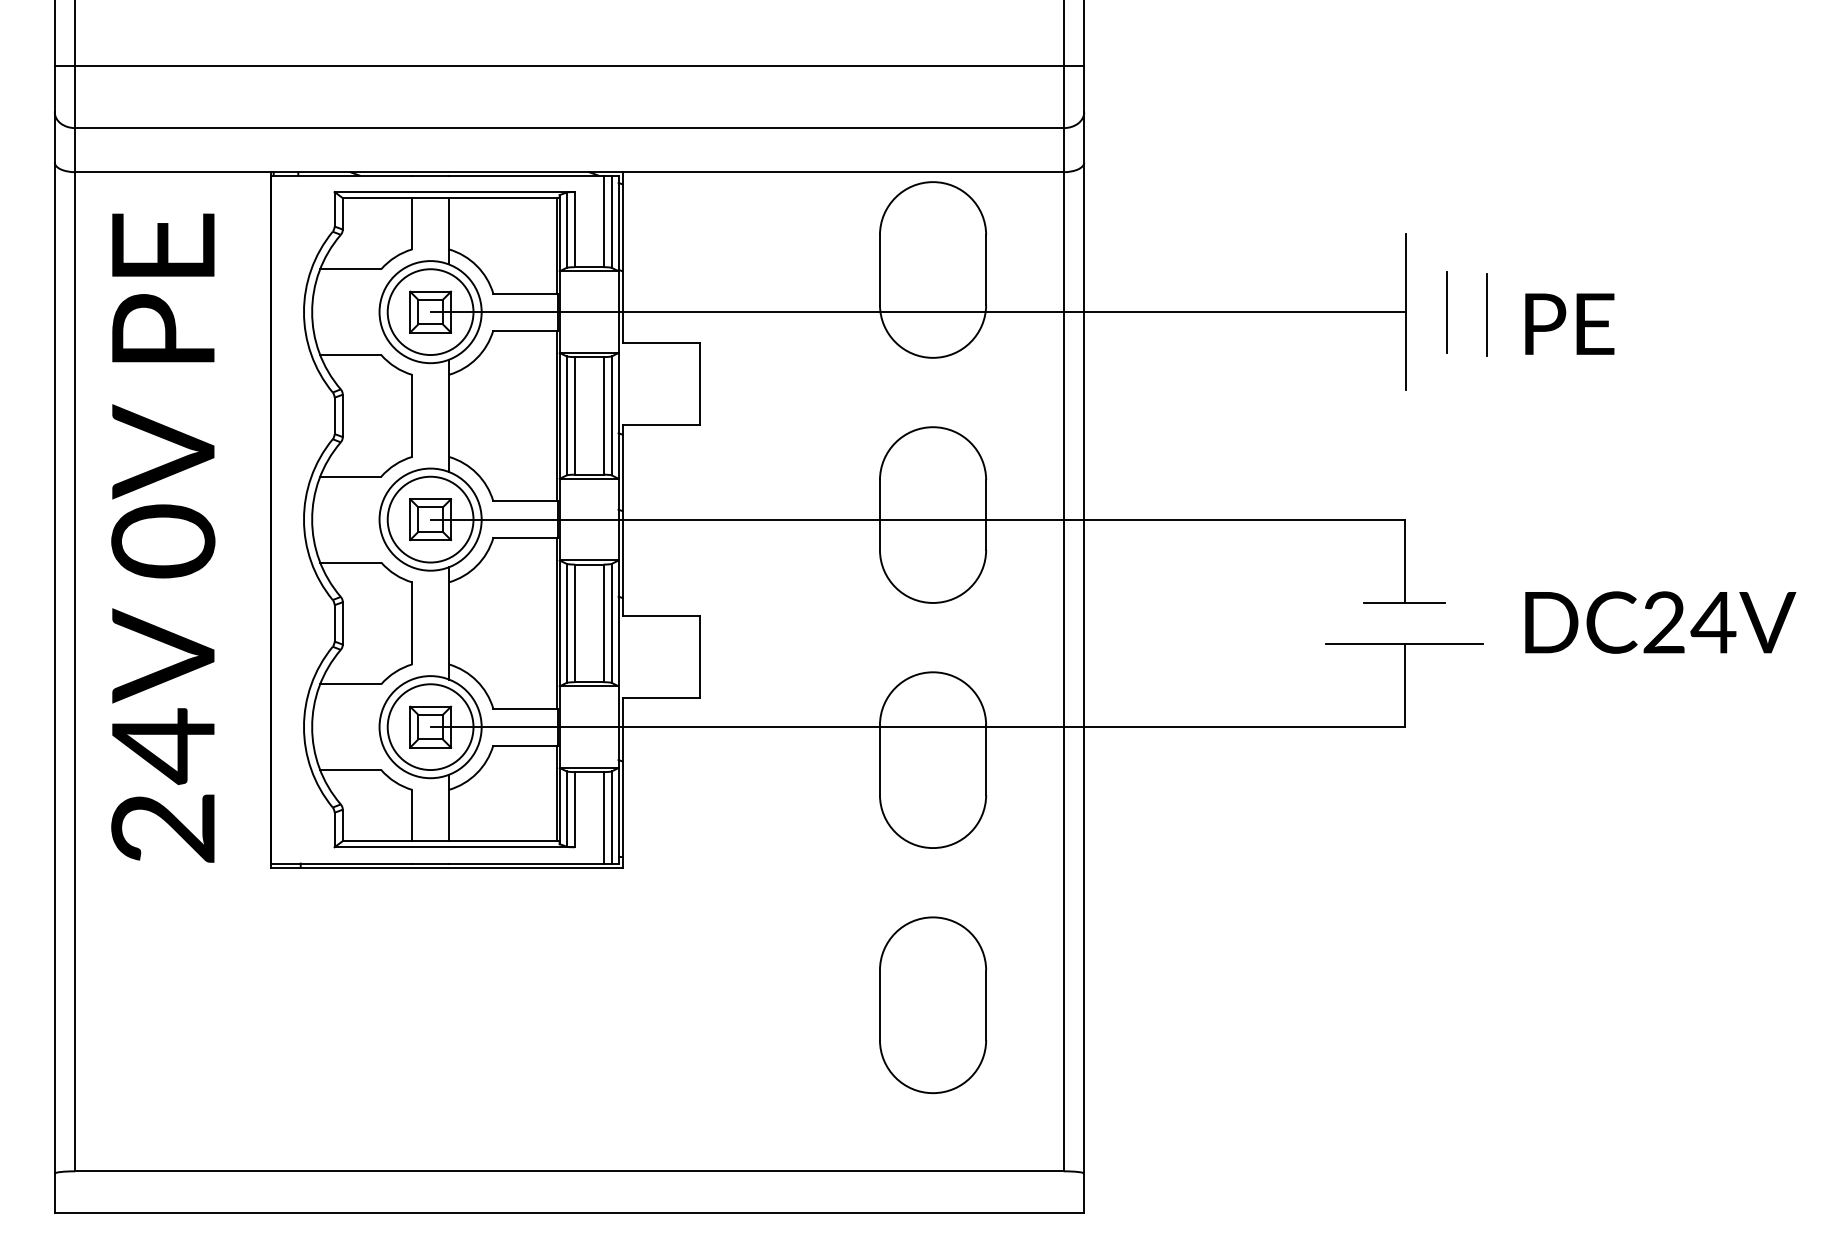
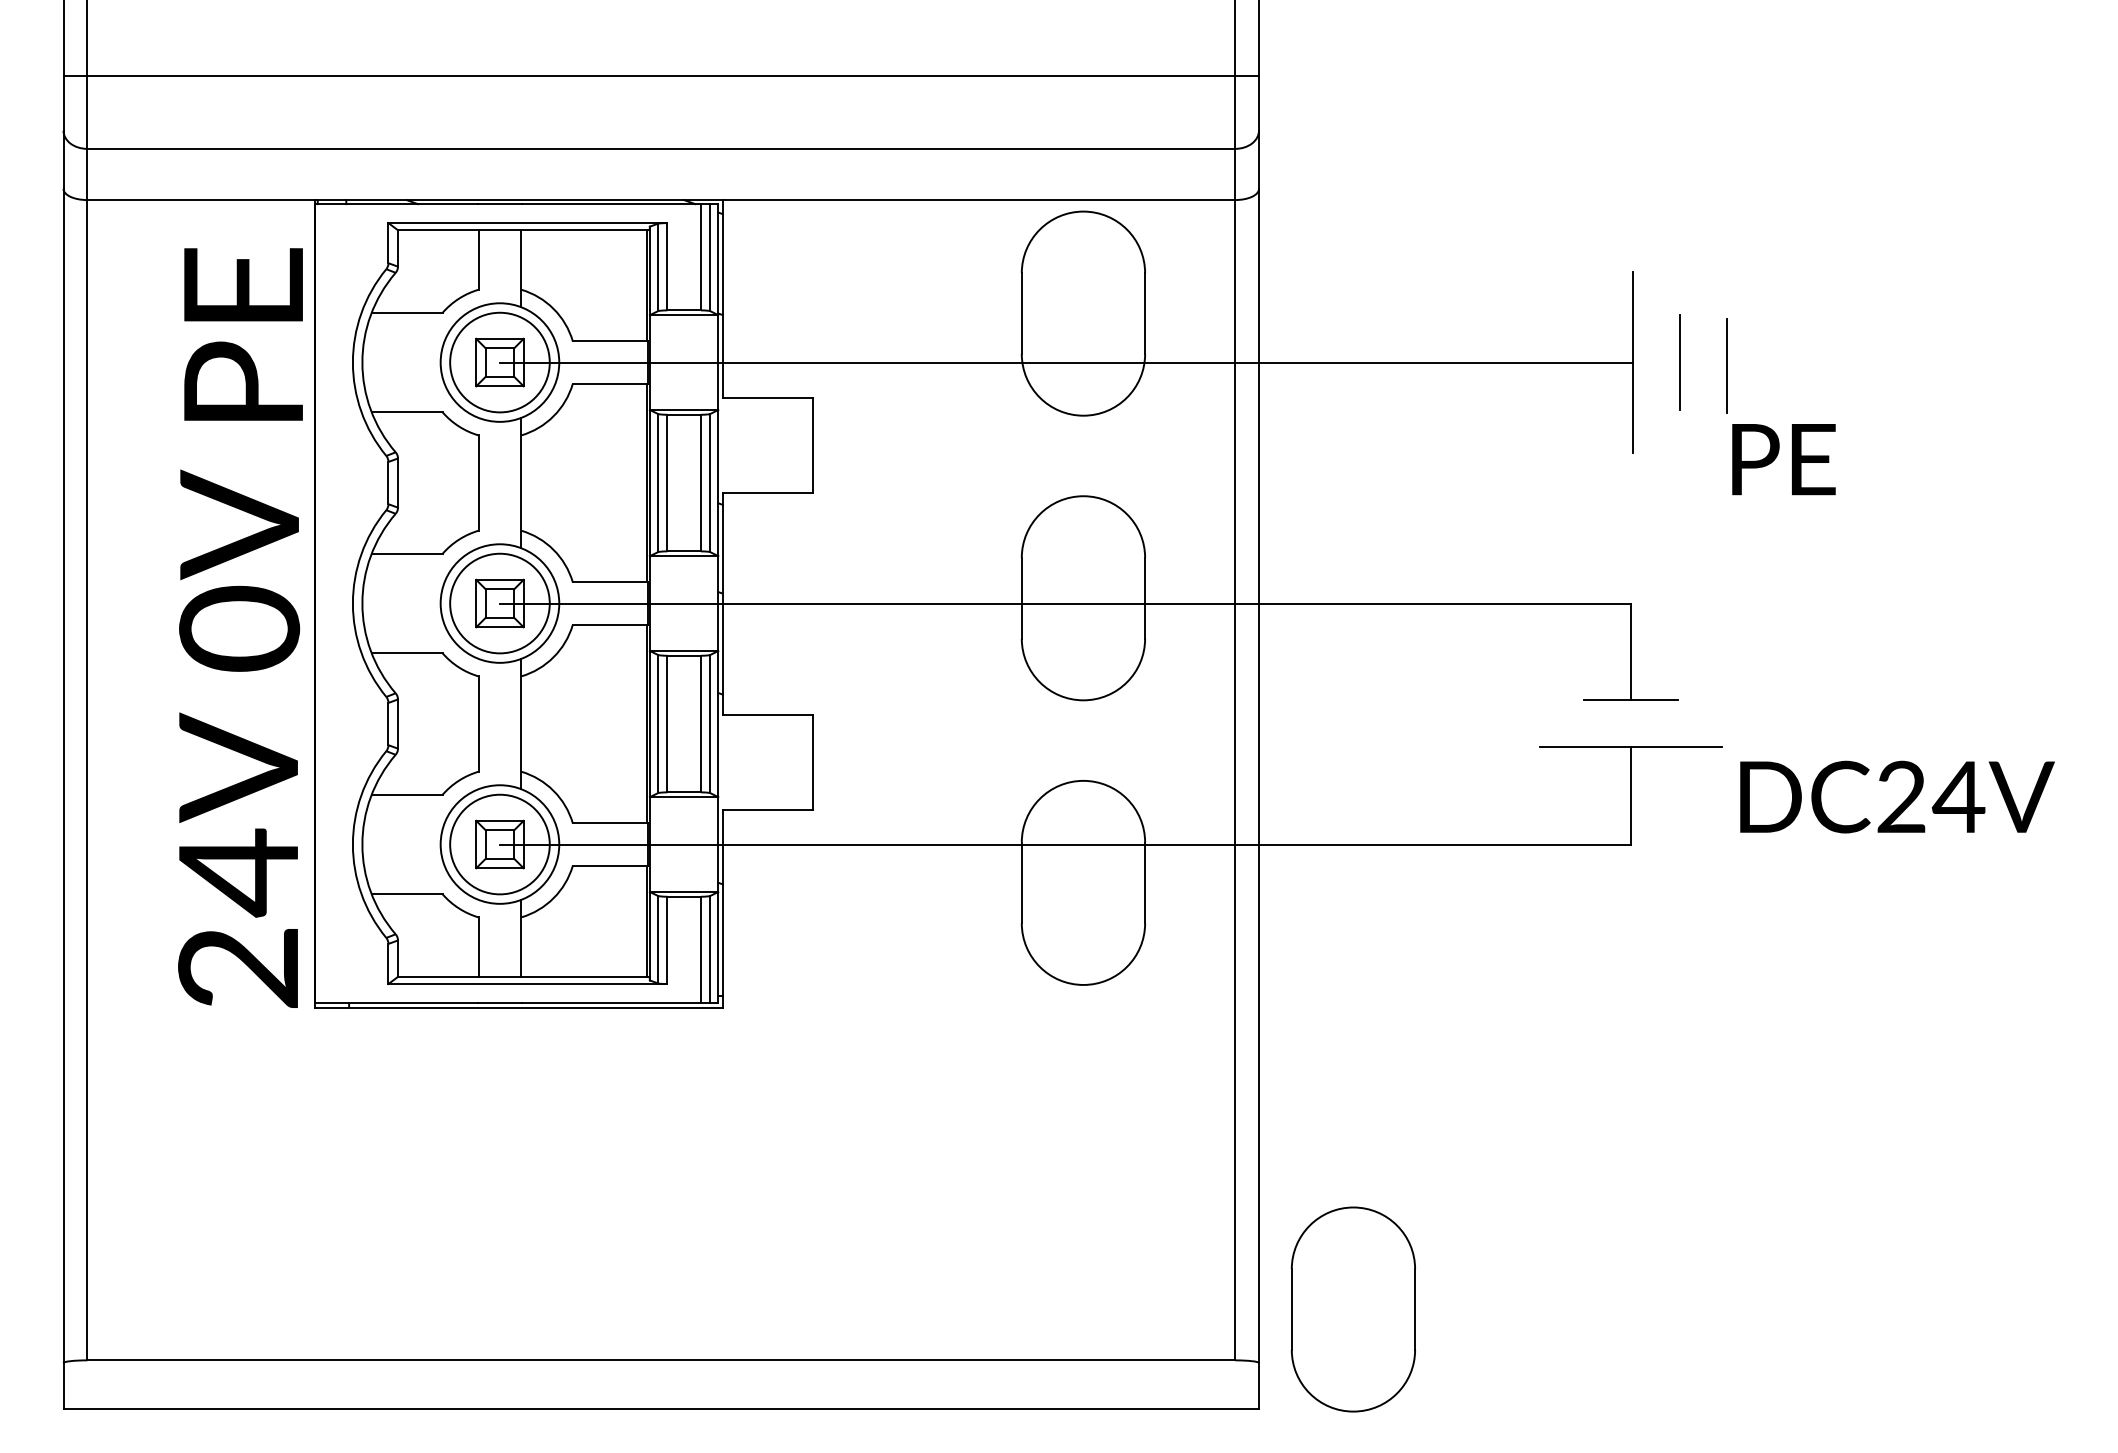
text: (163, 287) -> (243, 334), moved
text: (1569, 324) -> (1783, 459), moved
text: (163, 491) -> (239, 570), moved
text: (1660, 622) -> (1897, 796), moved
text: (162, 734) -> (237, 859), moved
part: (932, 1005) -> (1352, 1309), moved

